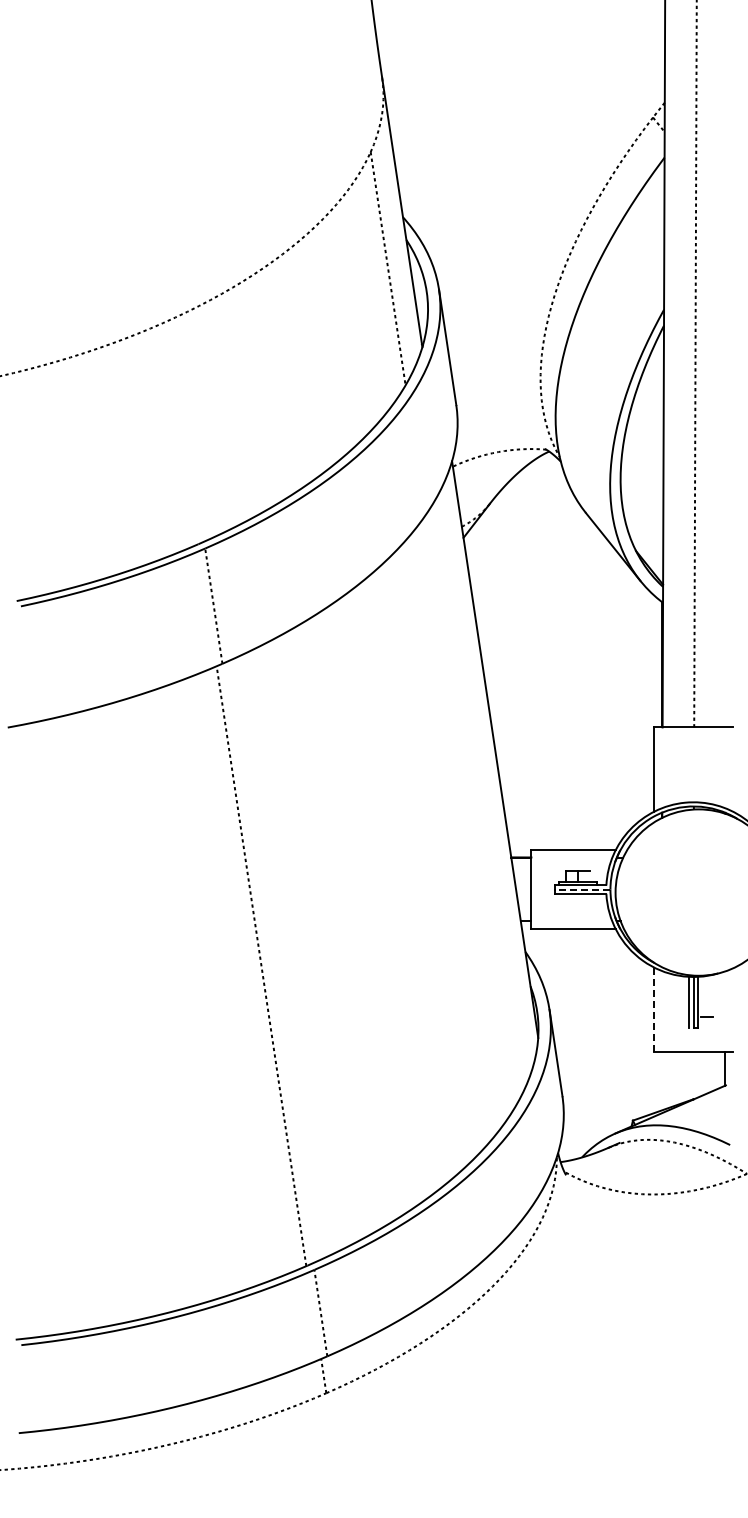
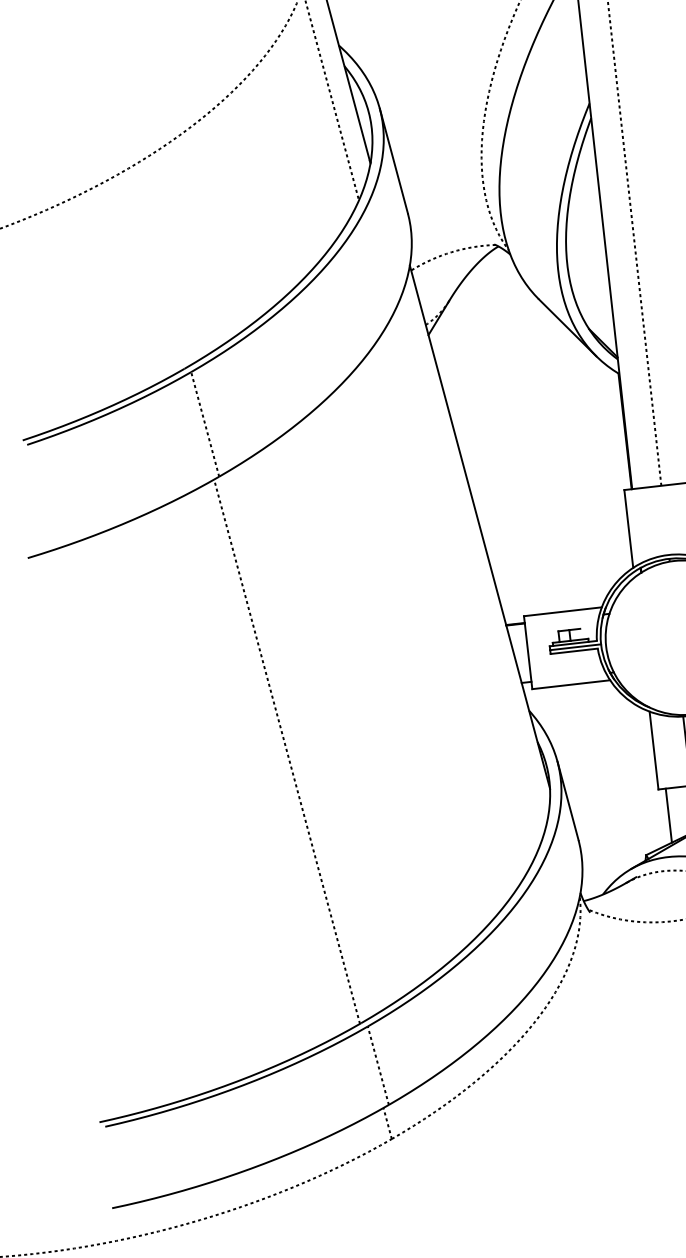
line: (582, 889) -> (575, 647), dashed -> solid
line: (654, 1010) -> (654, 751), dashed -> solid
line: (662, 1080) -> (669, 815), added

